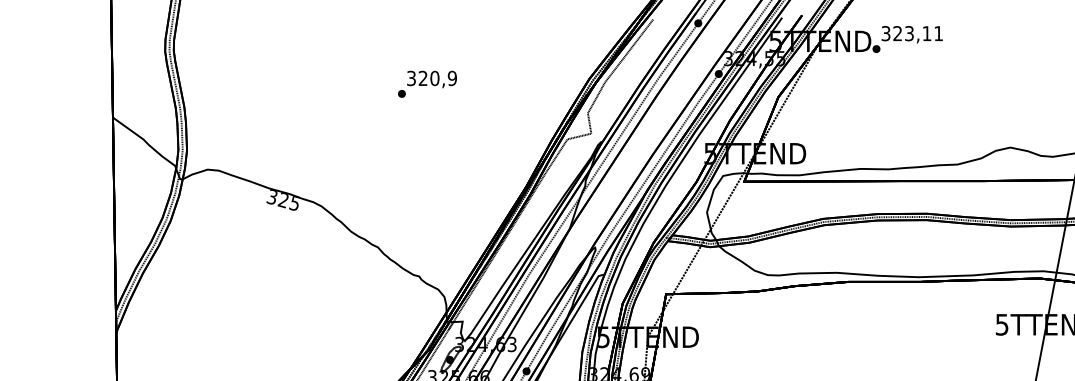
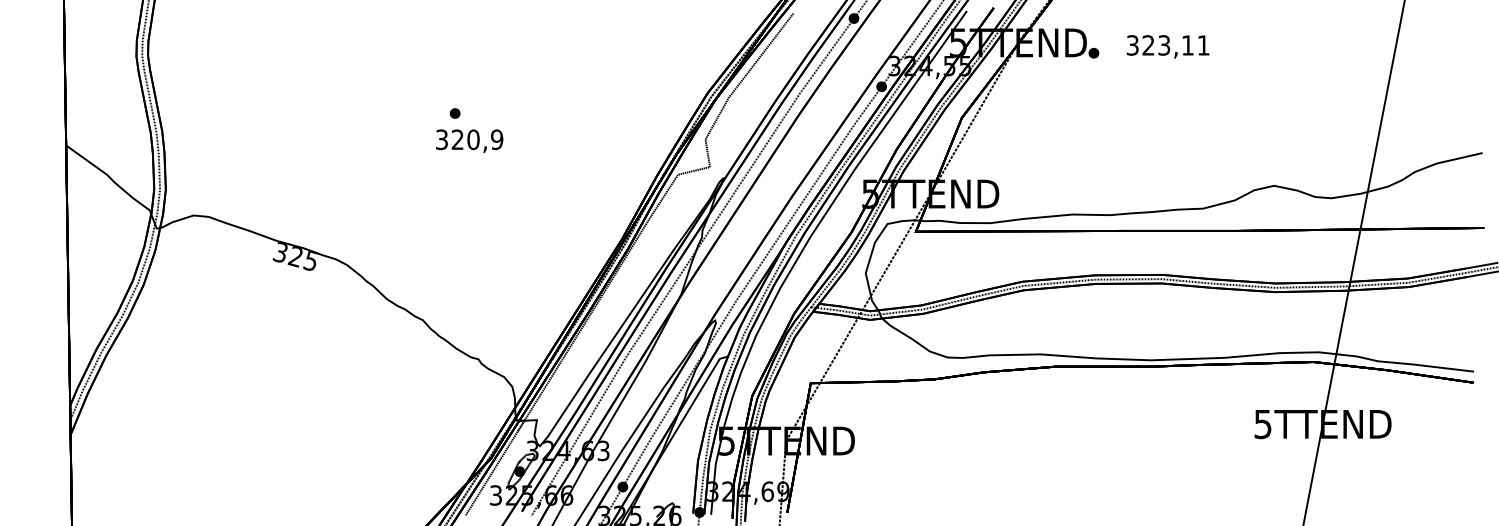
text: (911, 34) -> (1167, 46), moved
text: (431, 79) -> (469, 140), moved

